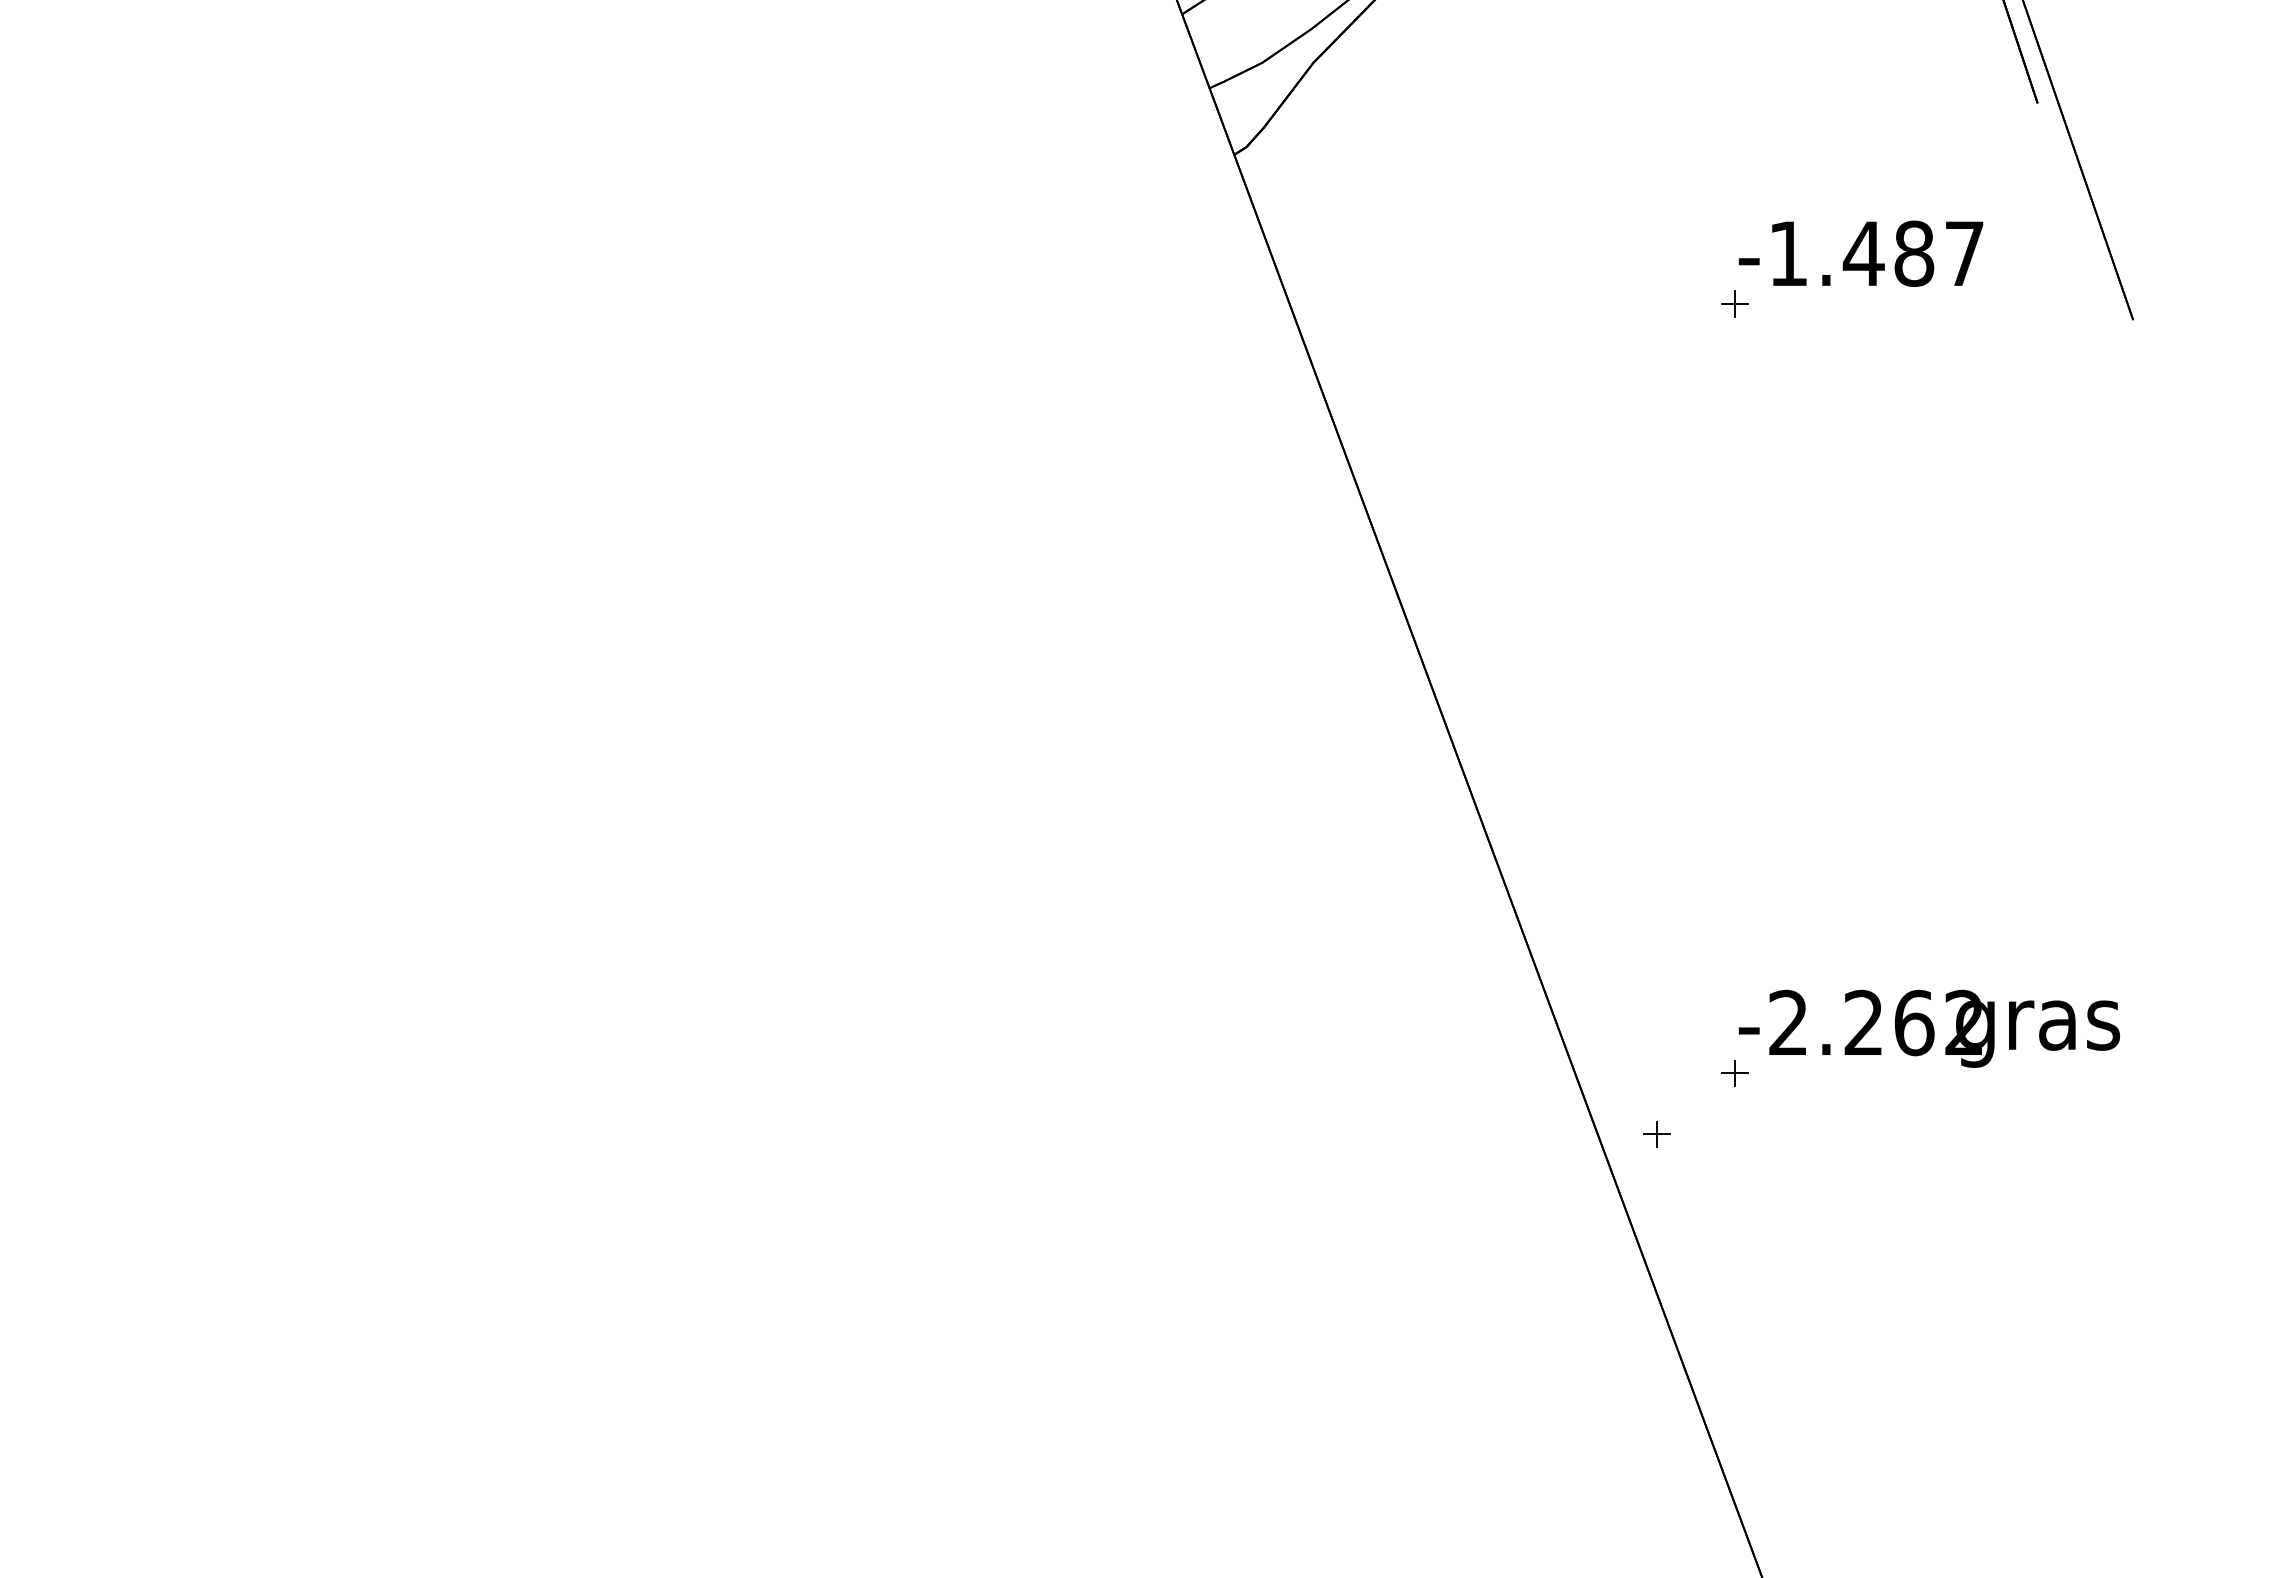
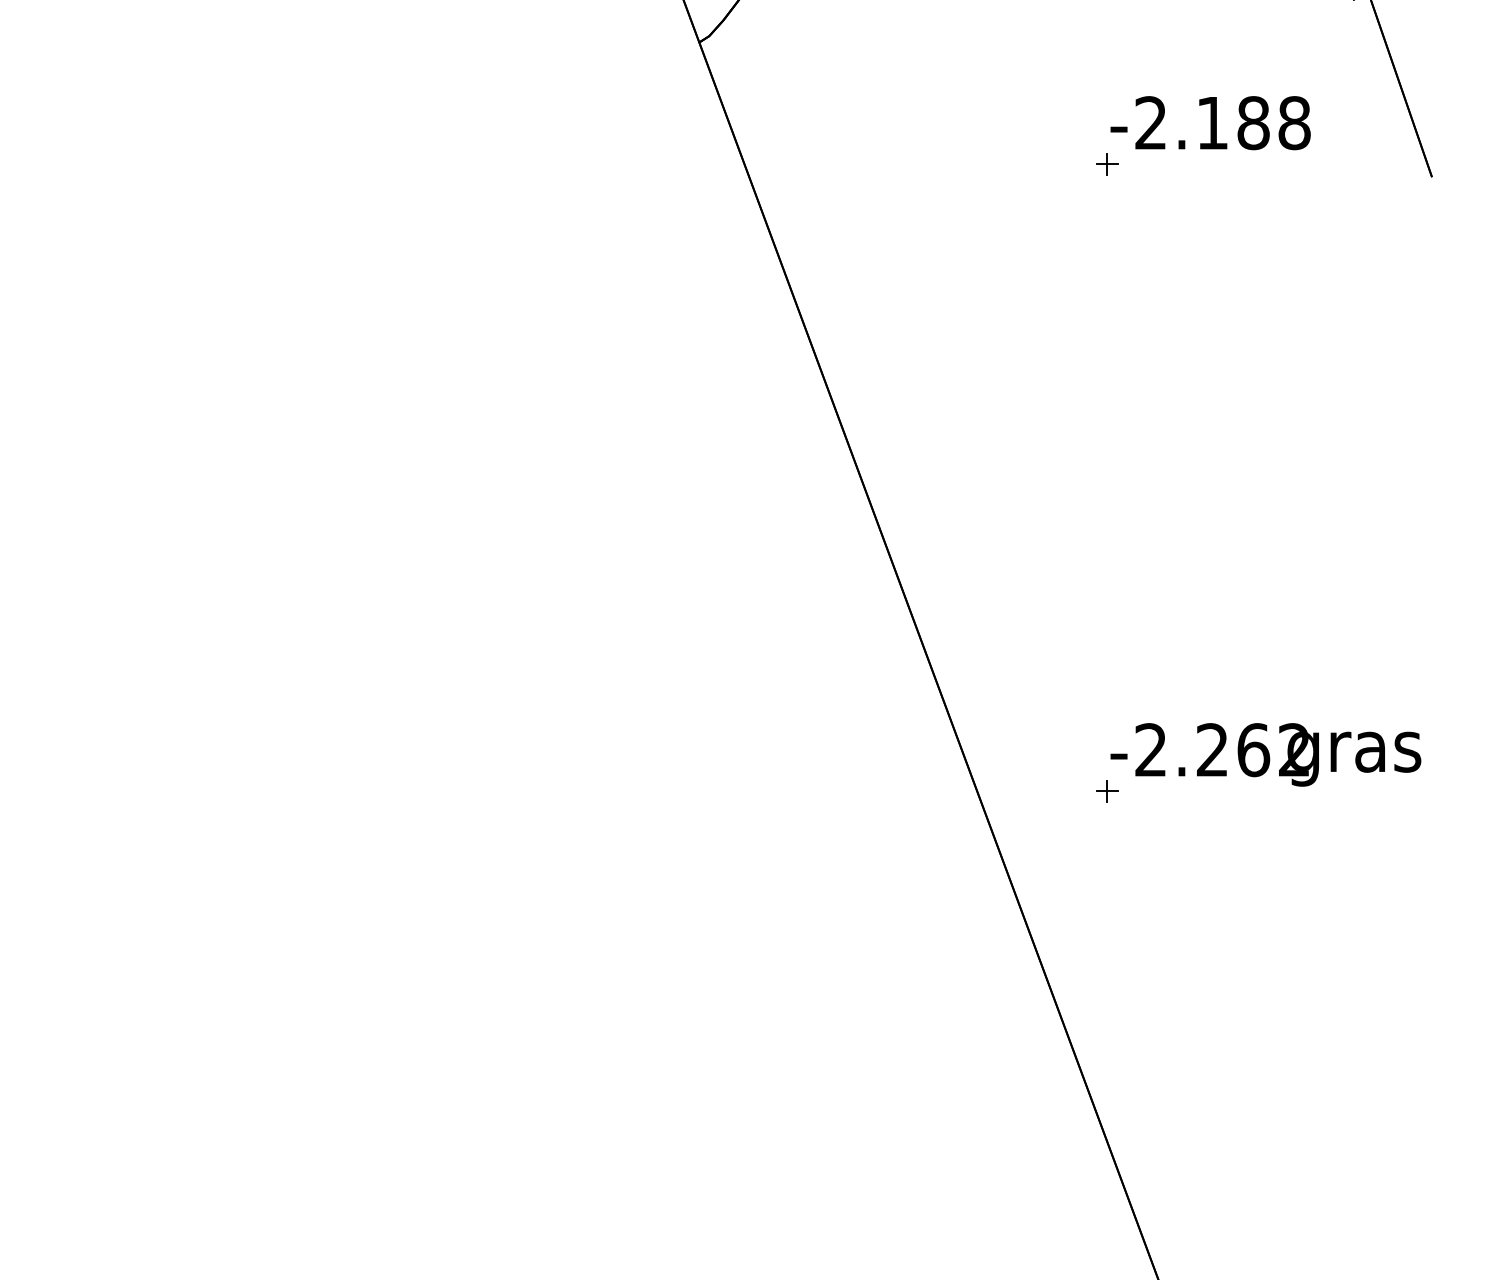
text: (1876, 253) -> (1222, 122), -1.487 -> -2.188
part: (1656, 1134) -> (1043, 841), removed

